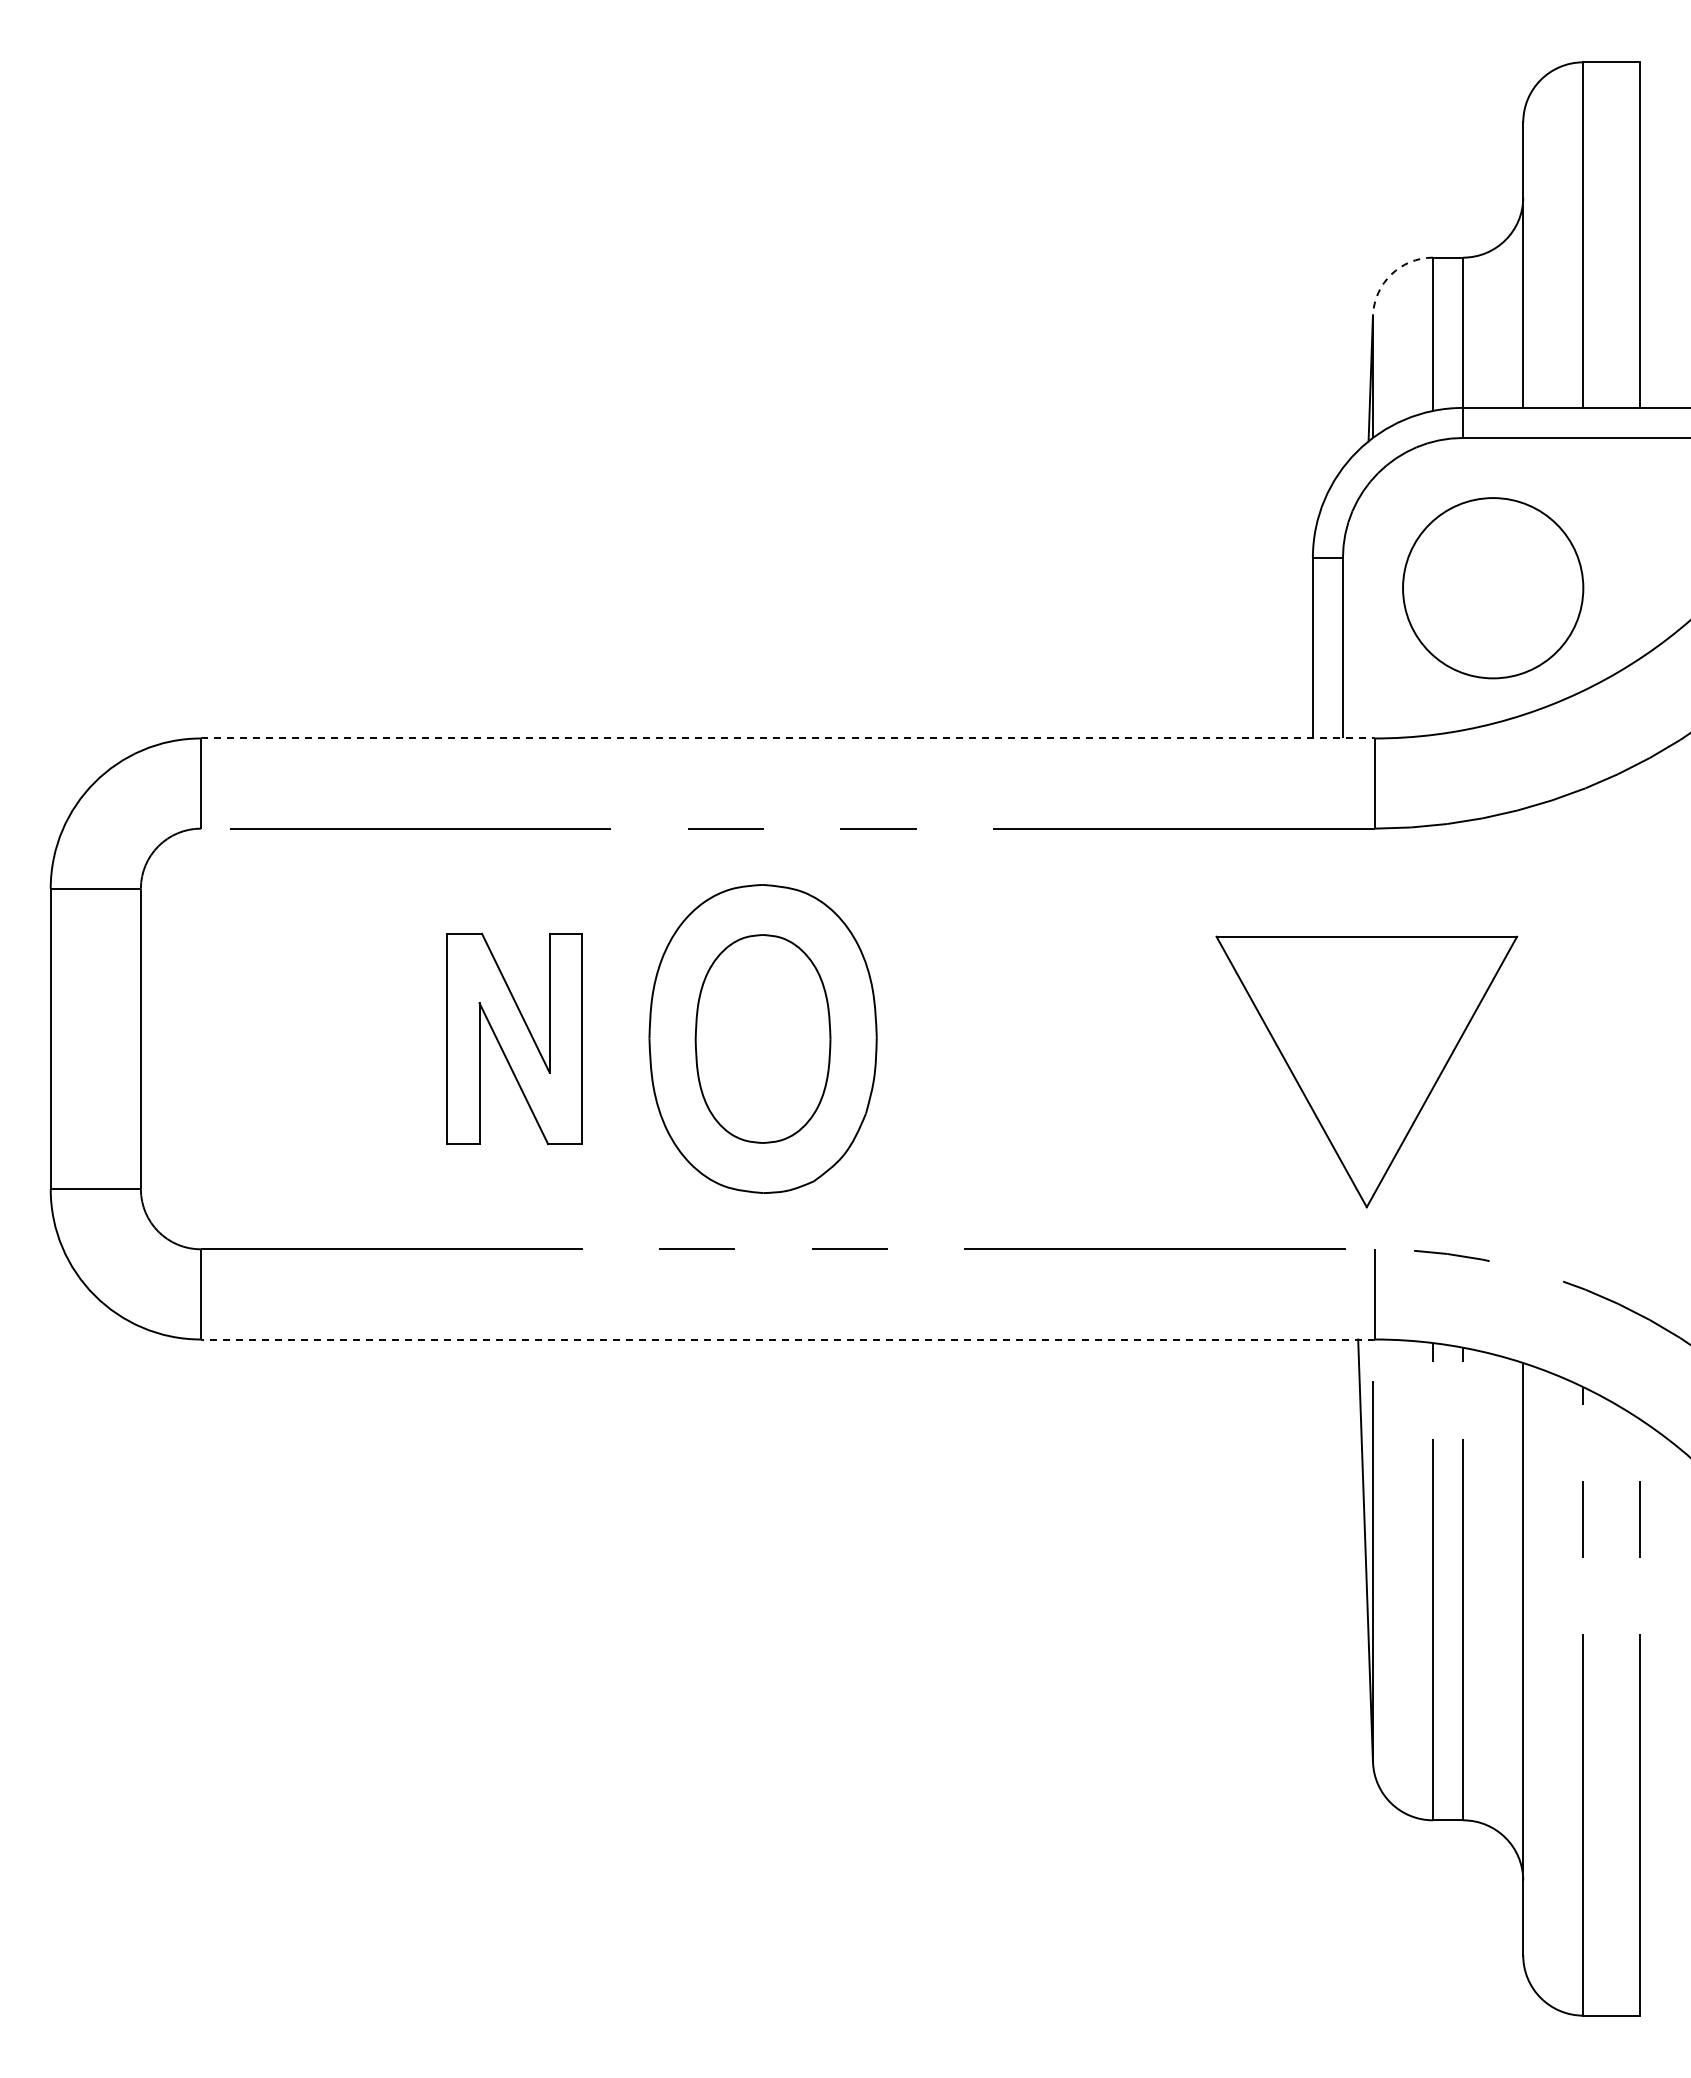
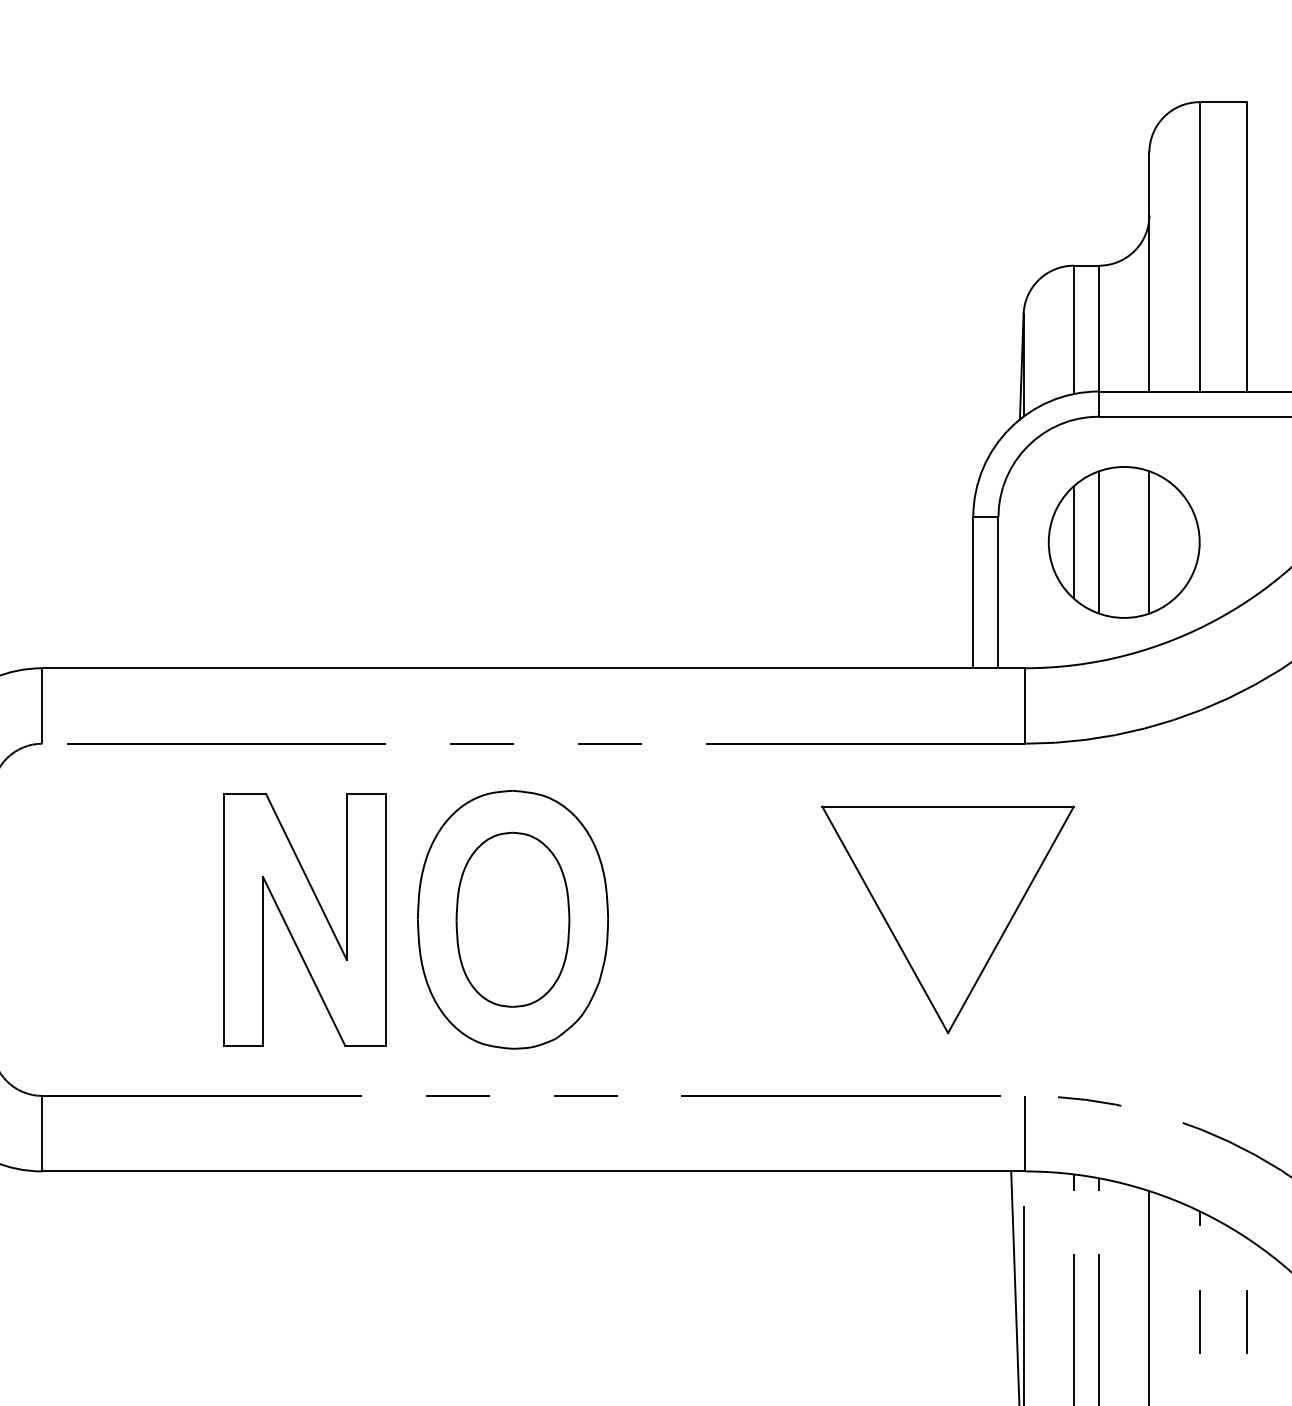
arc: (1391, 274) -> (1039, 279), dashed -> solid
line: (1433, 588) -> (1074, 542), added
line: (1463, 588) -> (1099, 542), added
line: (1523, 588) -> (1149, 542), added
line: (787, 738) -> (533, 668), dashed -> solid
part: (514, 1038) -> (304, 919), size x1.43
part: (1366, 1071) -> (947, 919), moved
line: (787, 1339) -> (533, 1171), dashed -> solid

